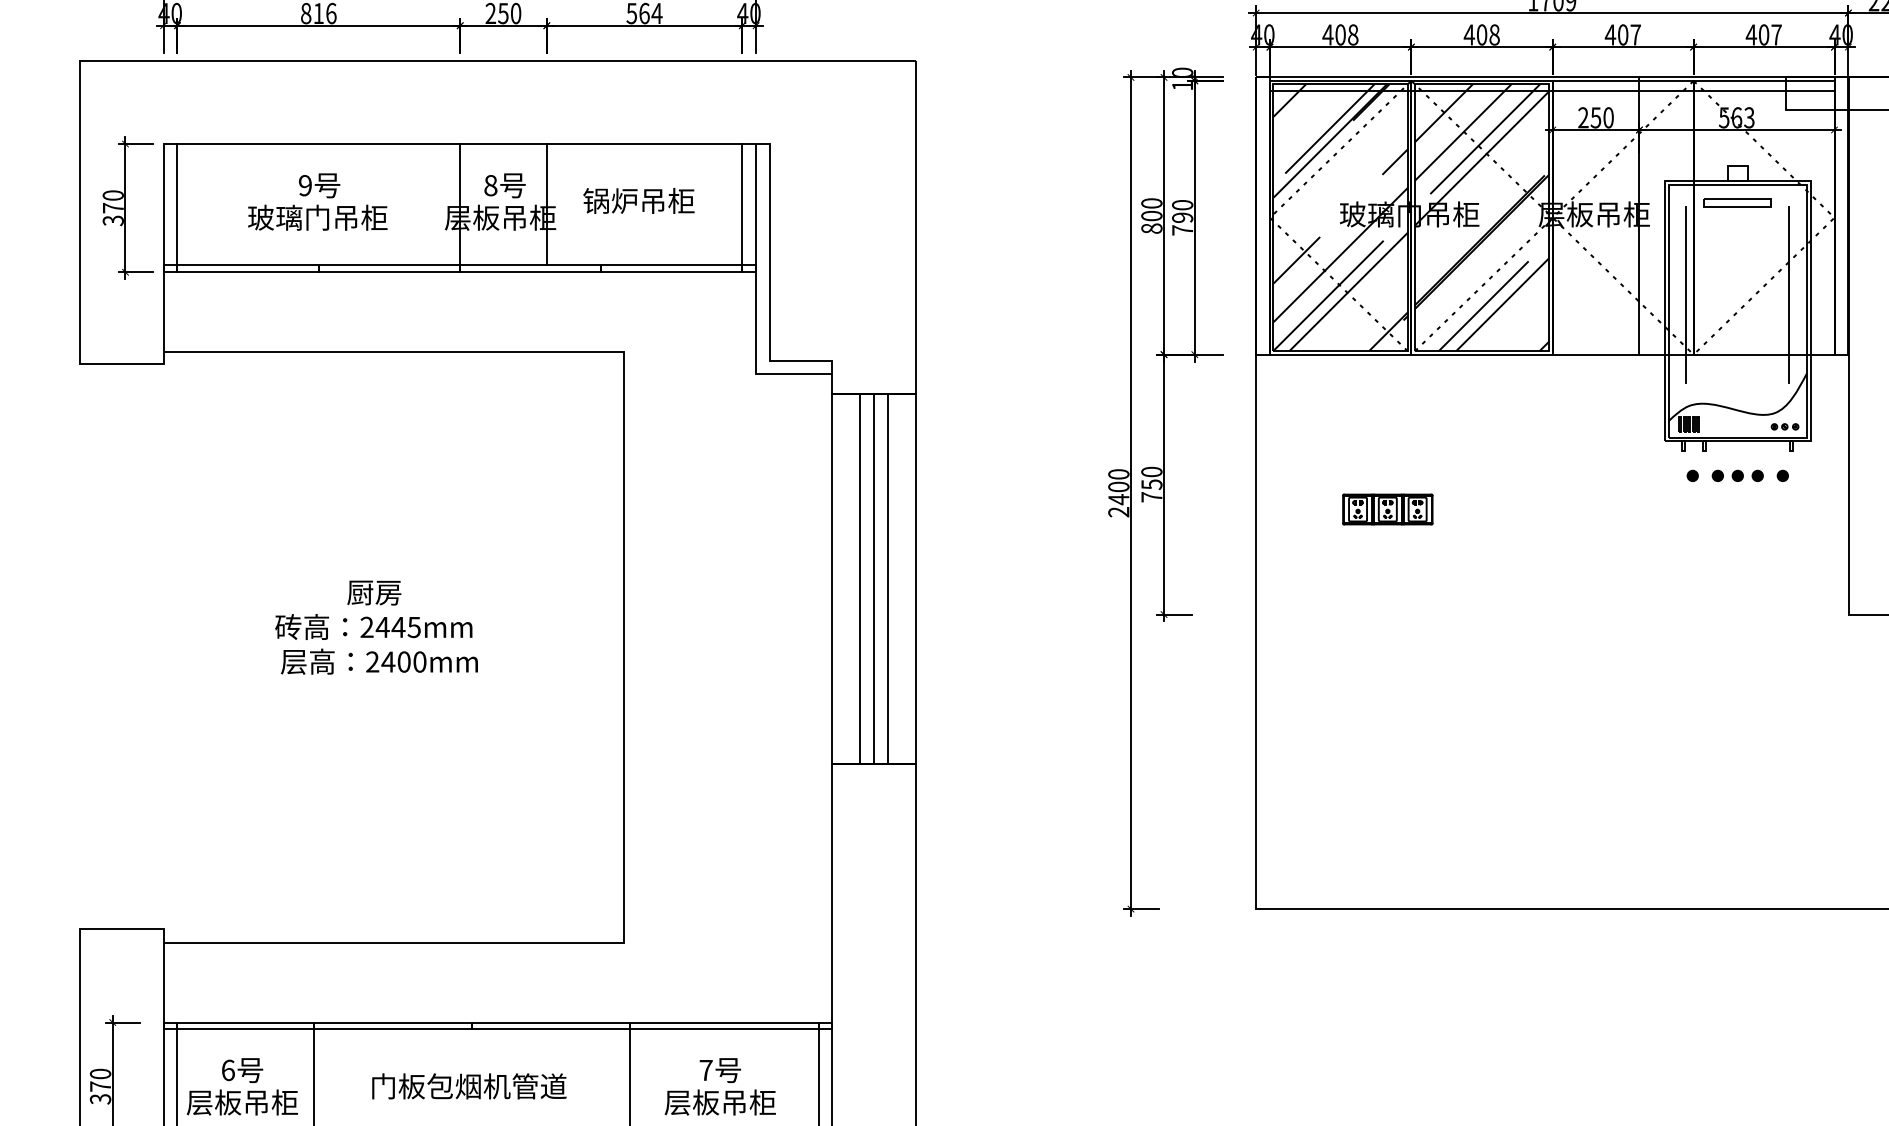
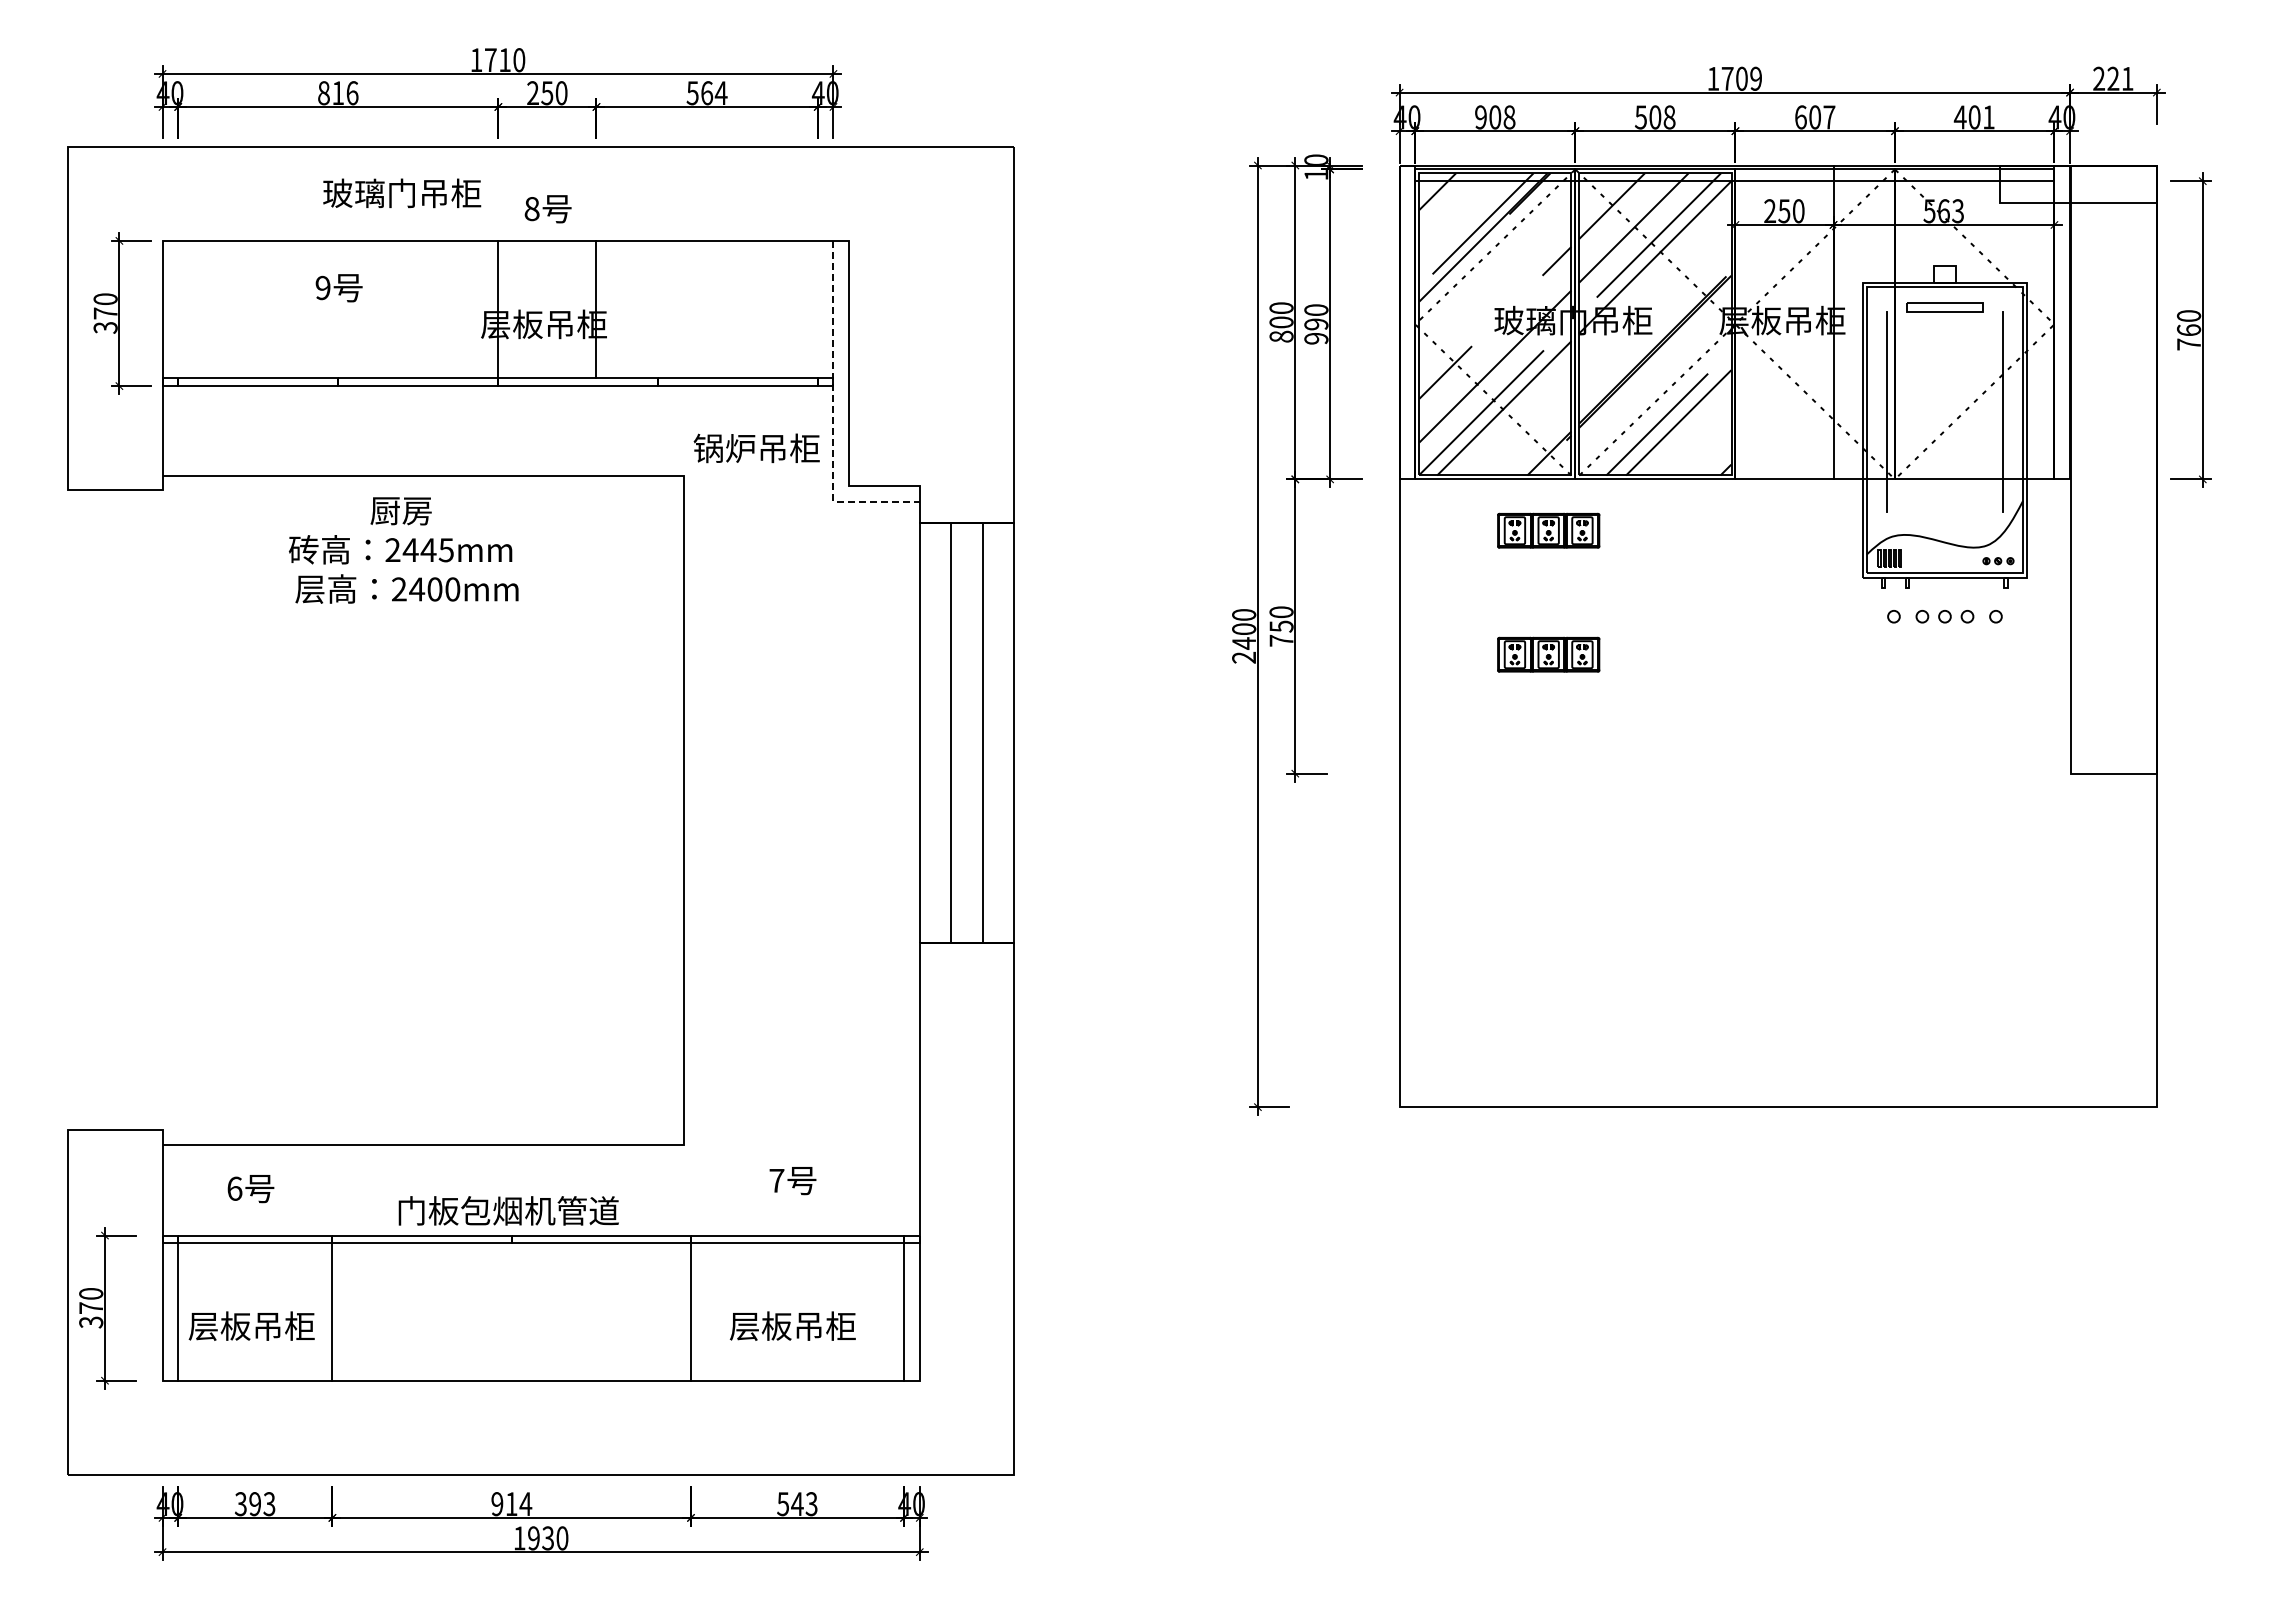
text: (1327, 35) -> (1480, 117), 408 -> 908
text: (1468, 35) -> (1640, 117), 408 -> 508
text: (1610, 35) -> (1800, 117), 407 -> 607
text: (1776, 35) -> (1988, 117), 407 -> 401
text: (504, 186) -> (547, 209), moved
text: (638, 201) -> (756, 448), moved
line: (177, 204) -> (178, 309), removed
line: (742, 204) -> (817, 309), removed
text: (318, 217) -> (402, 193), moved
text: (1182, 230) -> (1316, 338), 790 -> 990
line: (756, 298) -> (833, 415), solid -> dashed
part: (1387, 399) -> (1548, 530), added
fill: (1692, 475) -> (1893, 616), removed
fill: (1717, 475) -> (1922, 616), removed
fill: (1737, 475) -> (1944, 616), removed
fill: (1757, 475) -> (1967, 616), removed
fill: (1782, 475) -> (1995, 616), removed
line: (873, 579) -> (966, 733), removed
text: (376, 627) -> (403, 550), moved
text: (242, 1071) -> (250, 1189), moved
text: (719, 1071) -> (792, 1181), moved
text: (469, 1086) -> (508, 1210), moved

